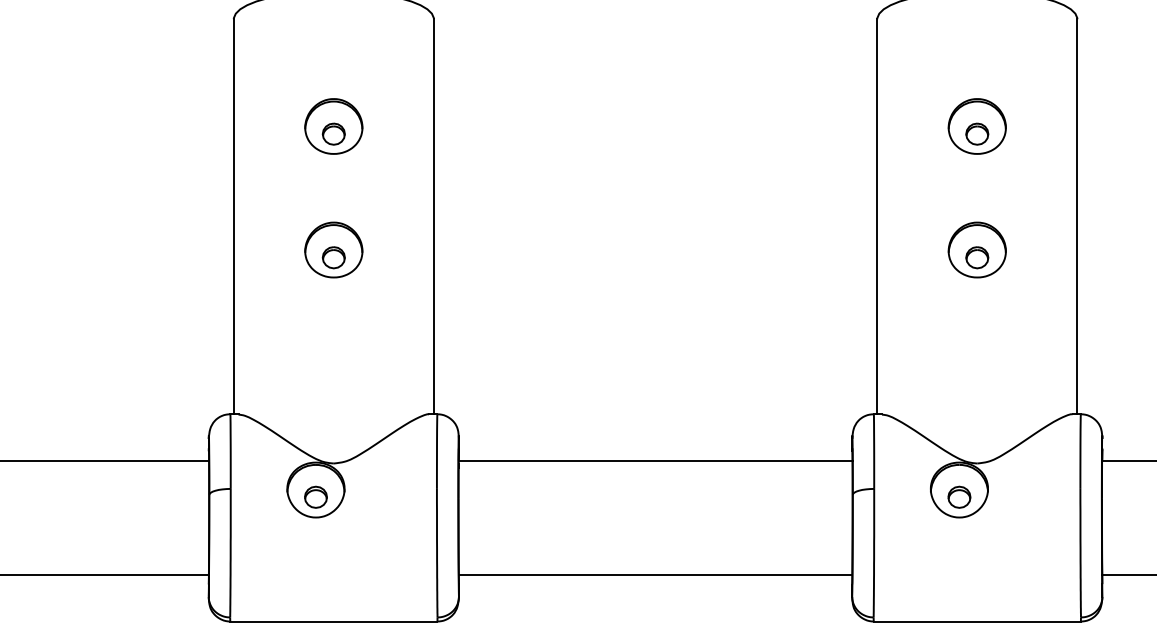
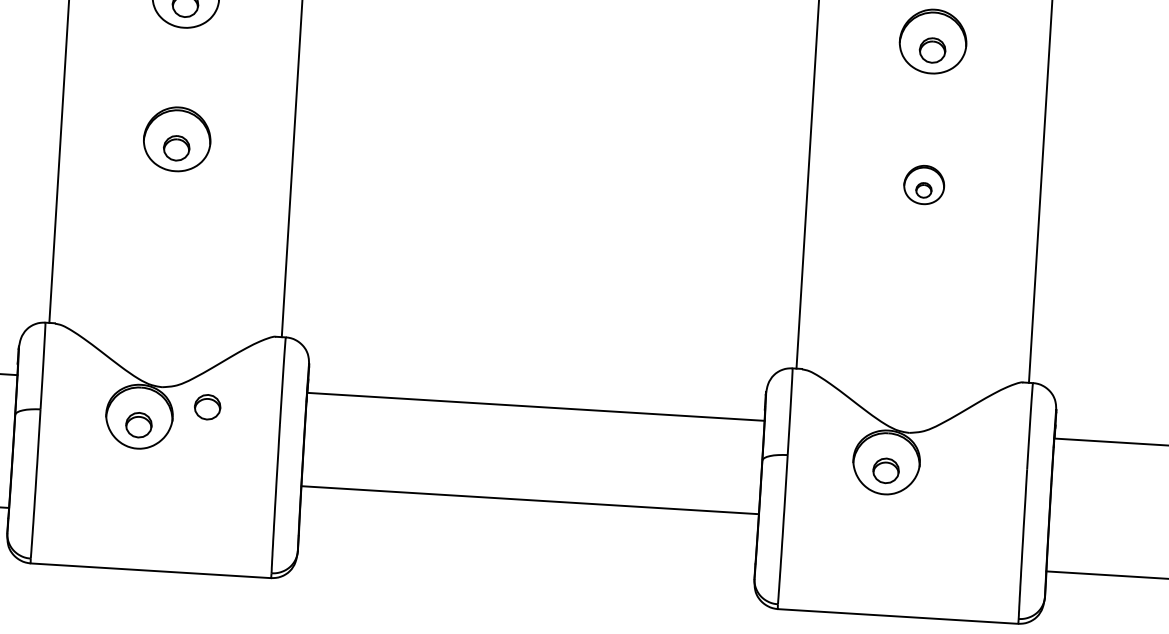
part: (976, 249) -> (923, 184), size x0.6
part: (373, 477) -> (207, 406), added
line: (655, 575) -> (530, 500), moved

